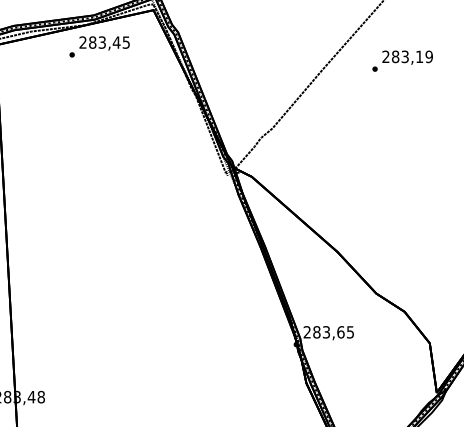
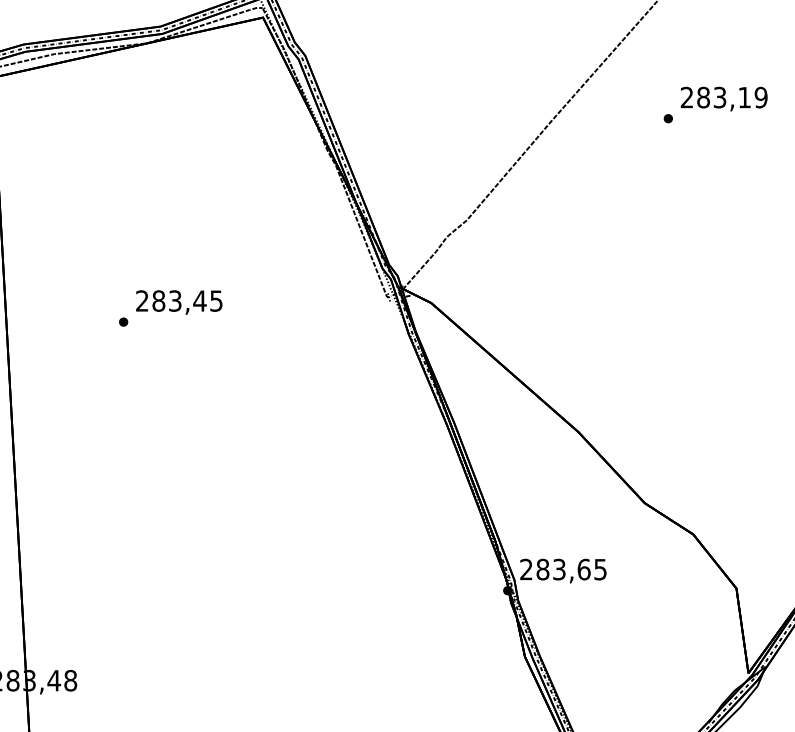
text: (99, 46) -> (170, 307), moved
text: (402, 60) -> (715, 103), moved

